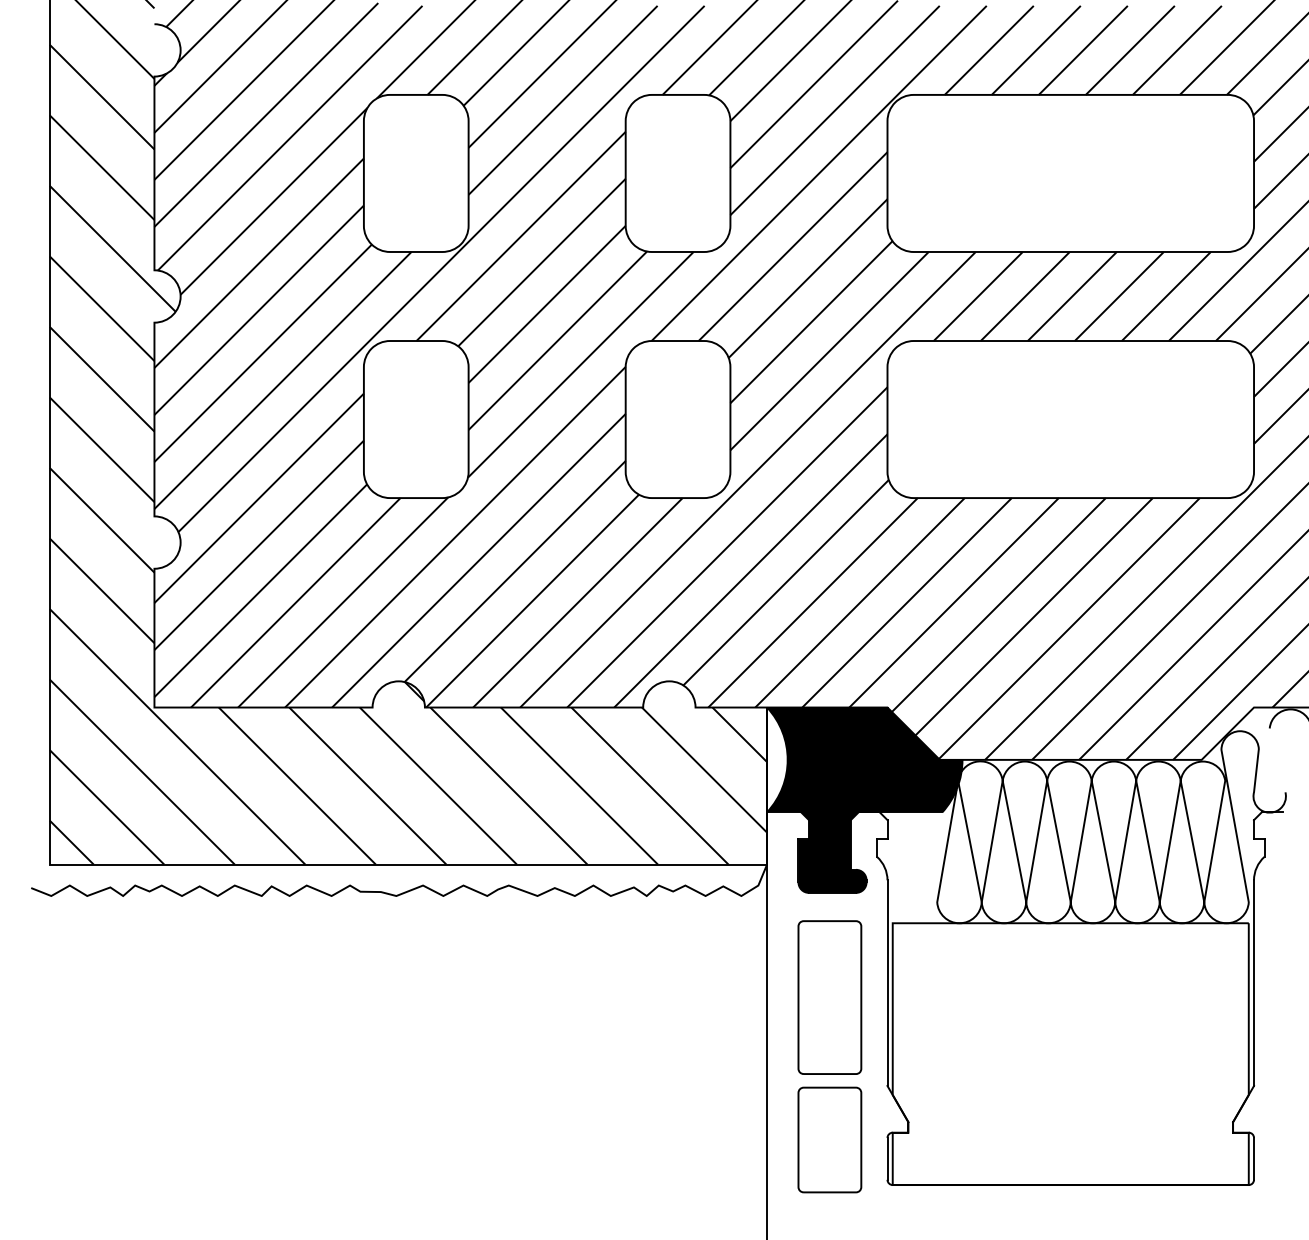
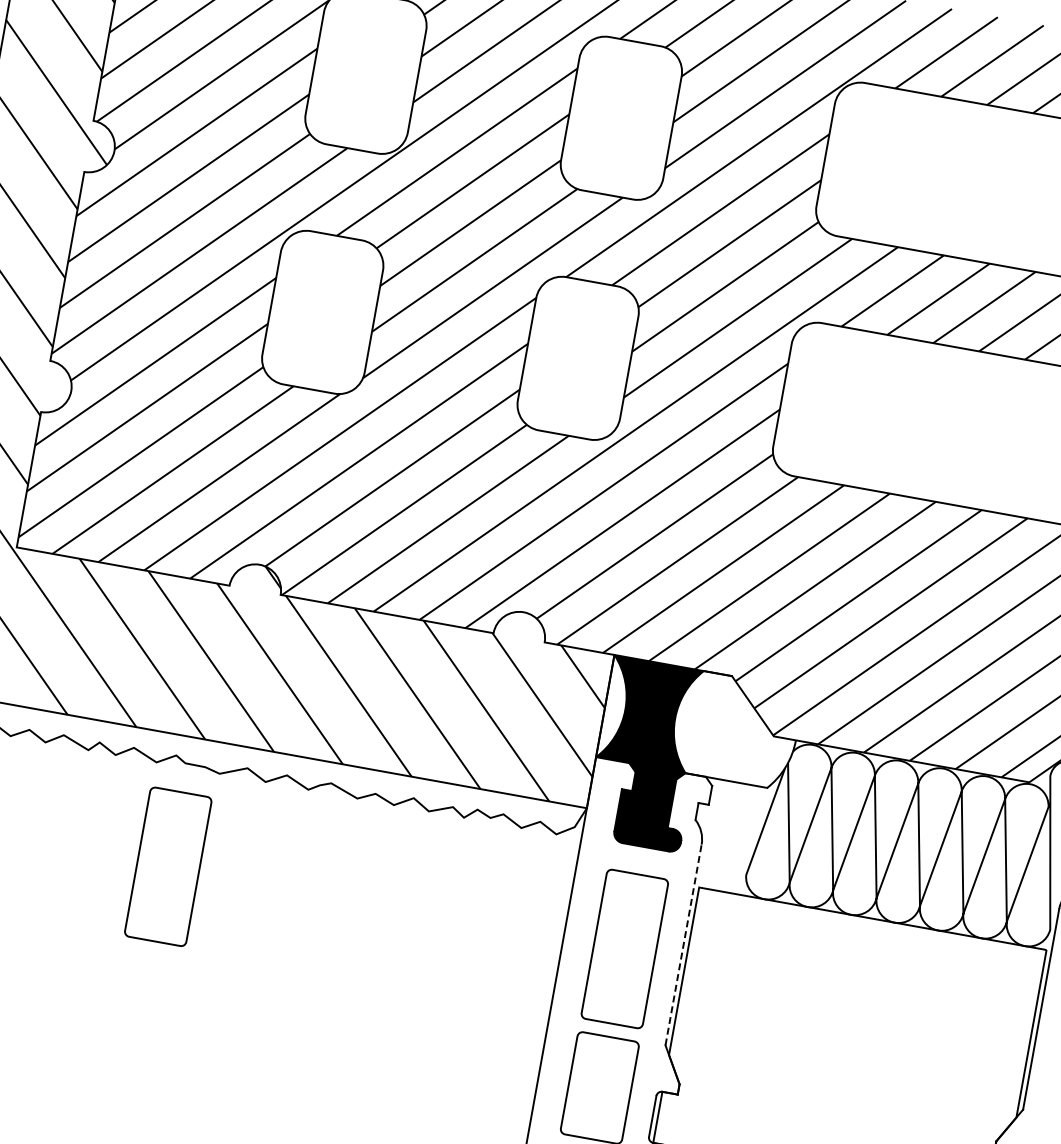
fill: (900, 759) -> (735, 729), removed
line: (887, 983) -> (683, 945), solid -> dashed
part: (361, 997) -> (167, 866), added

